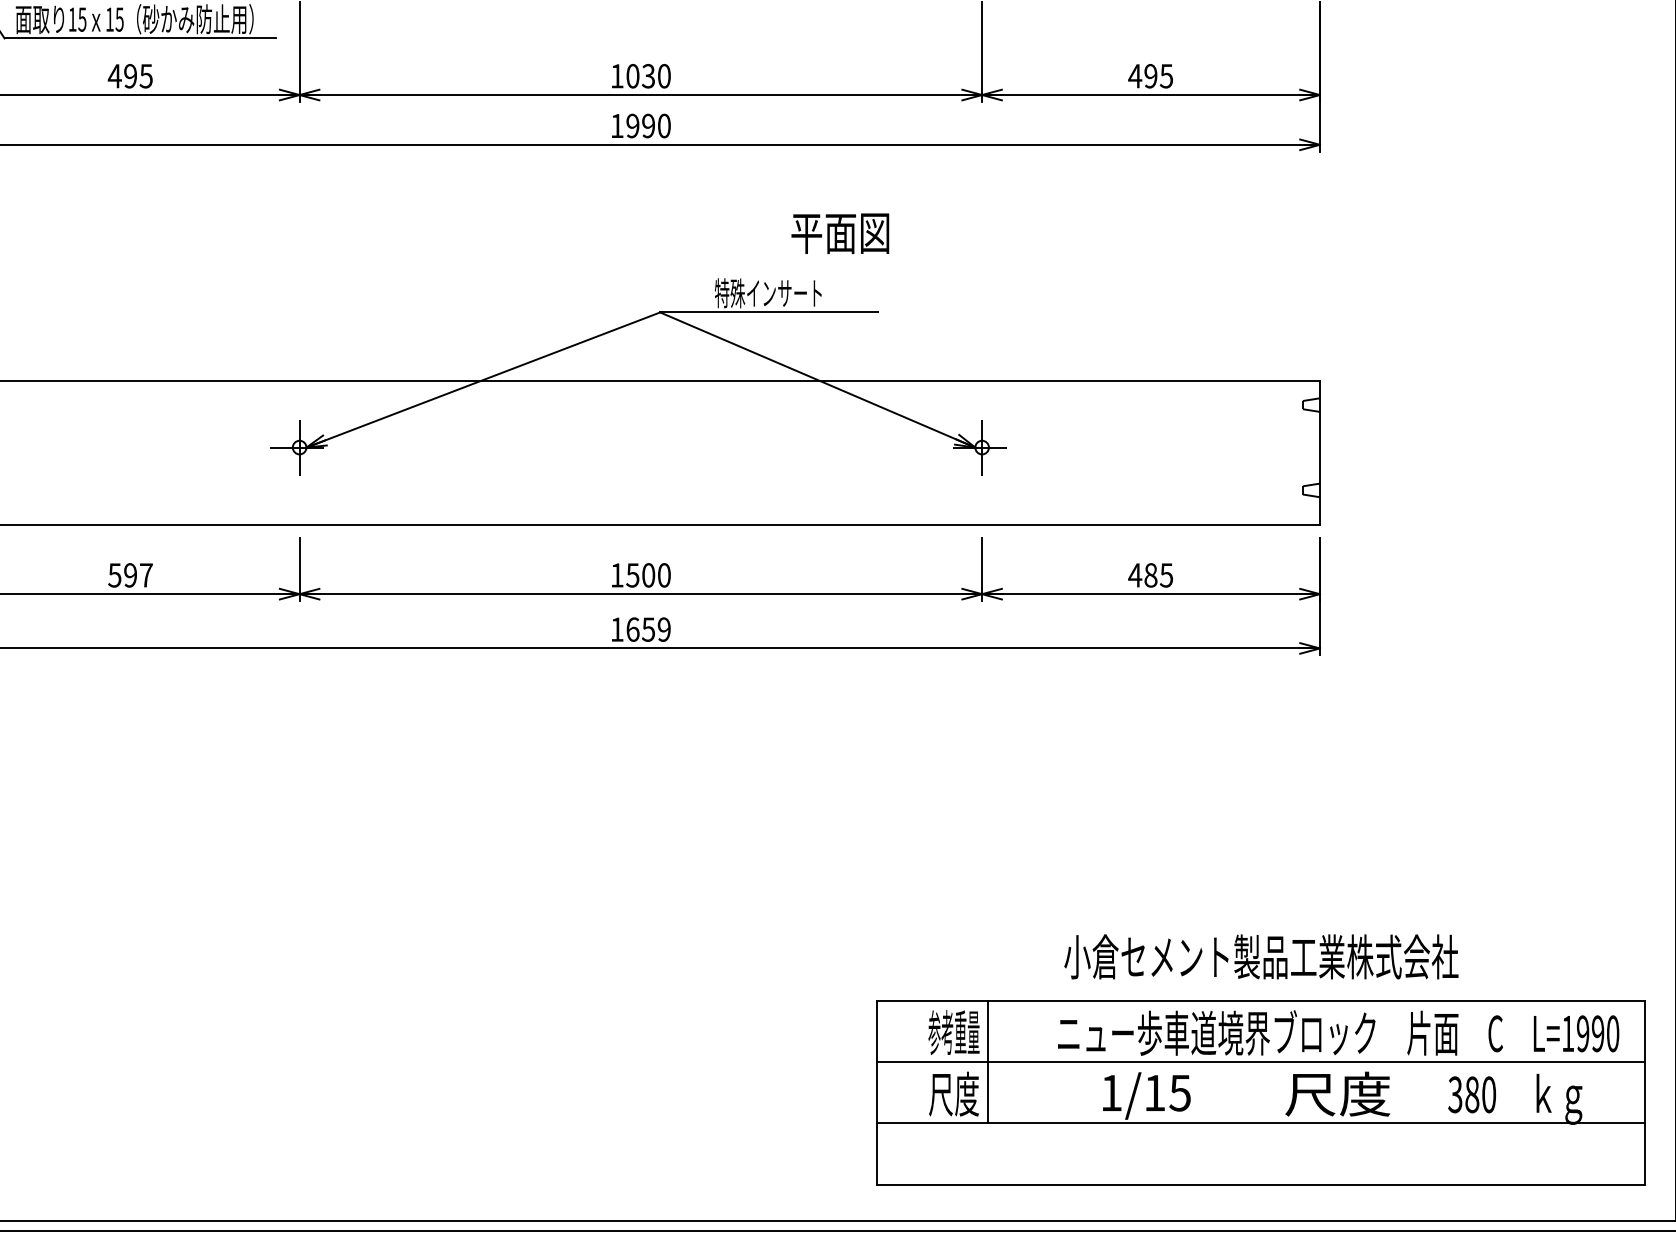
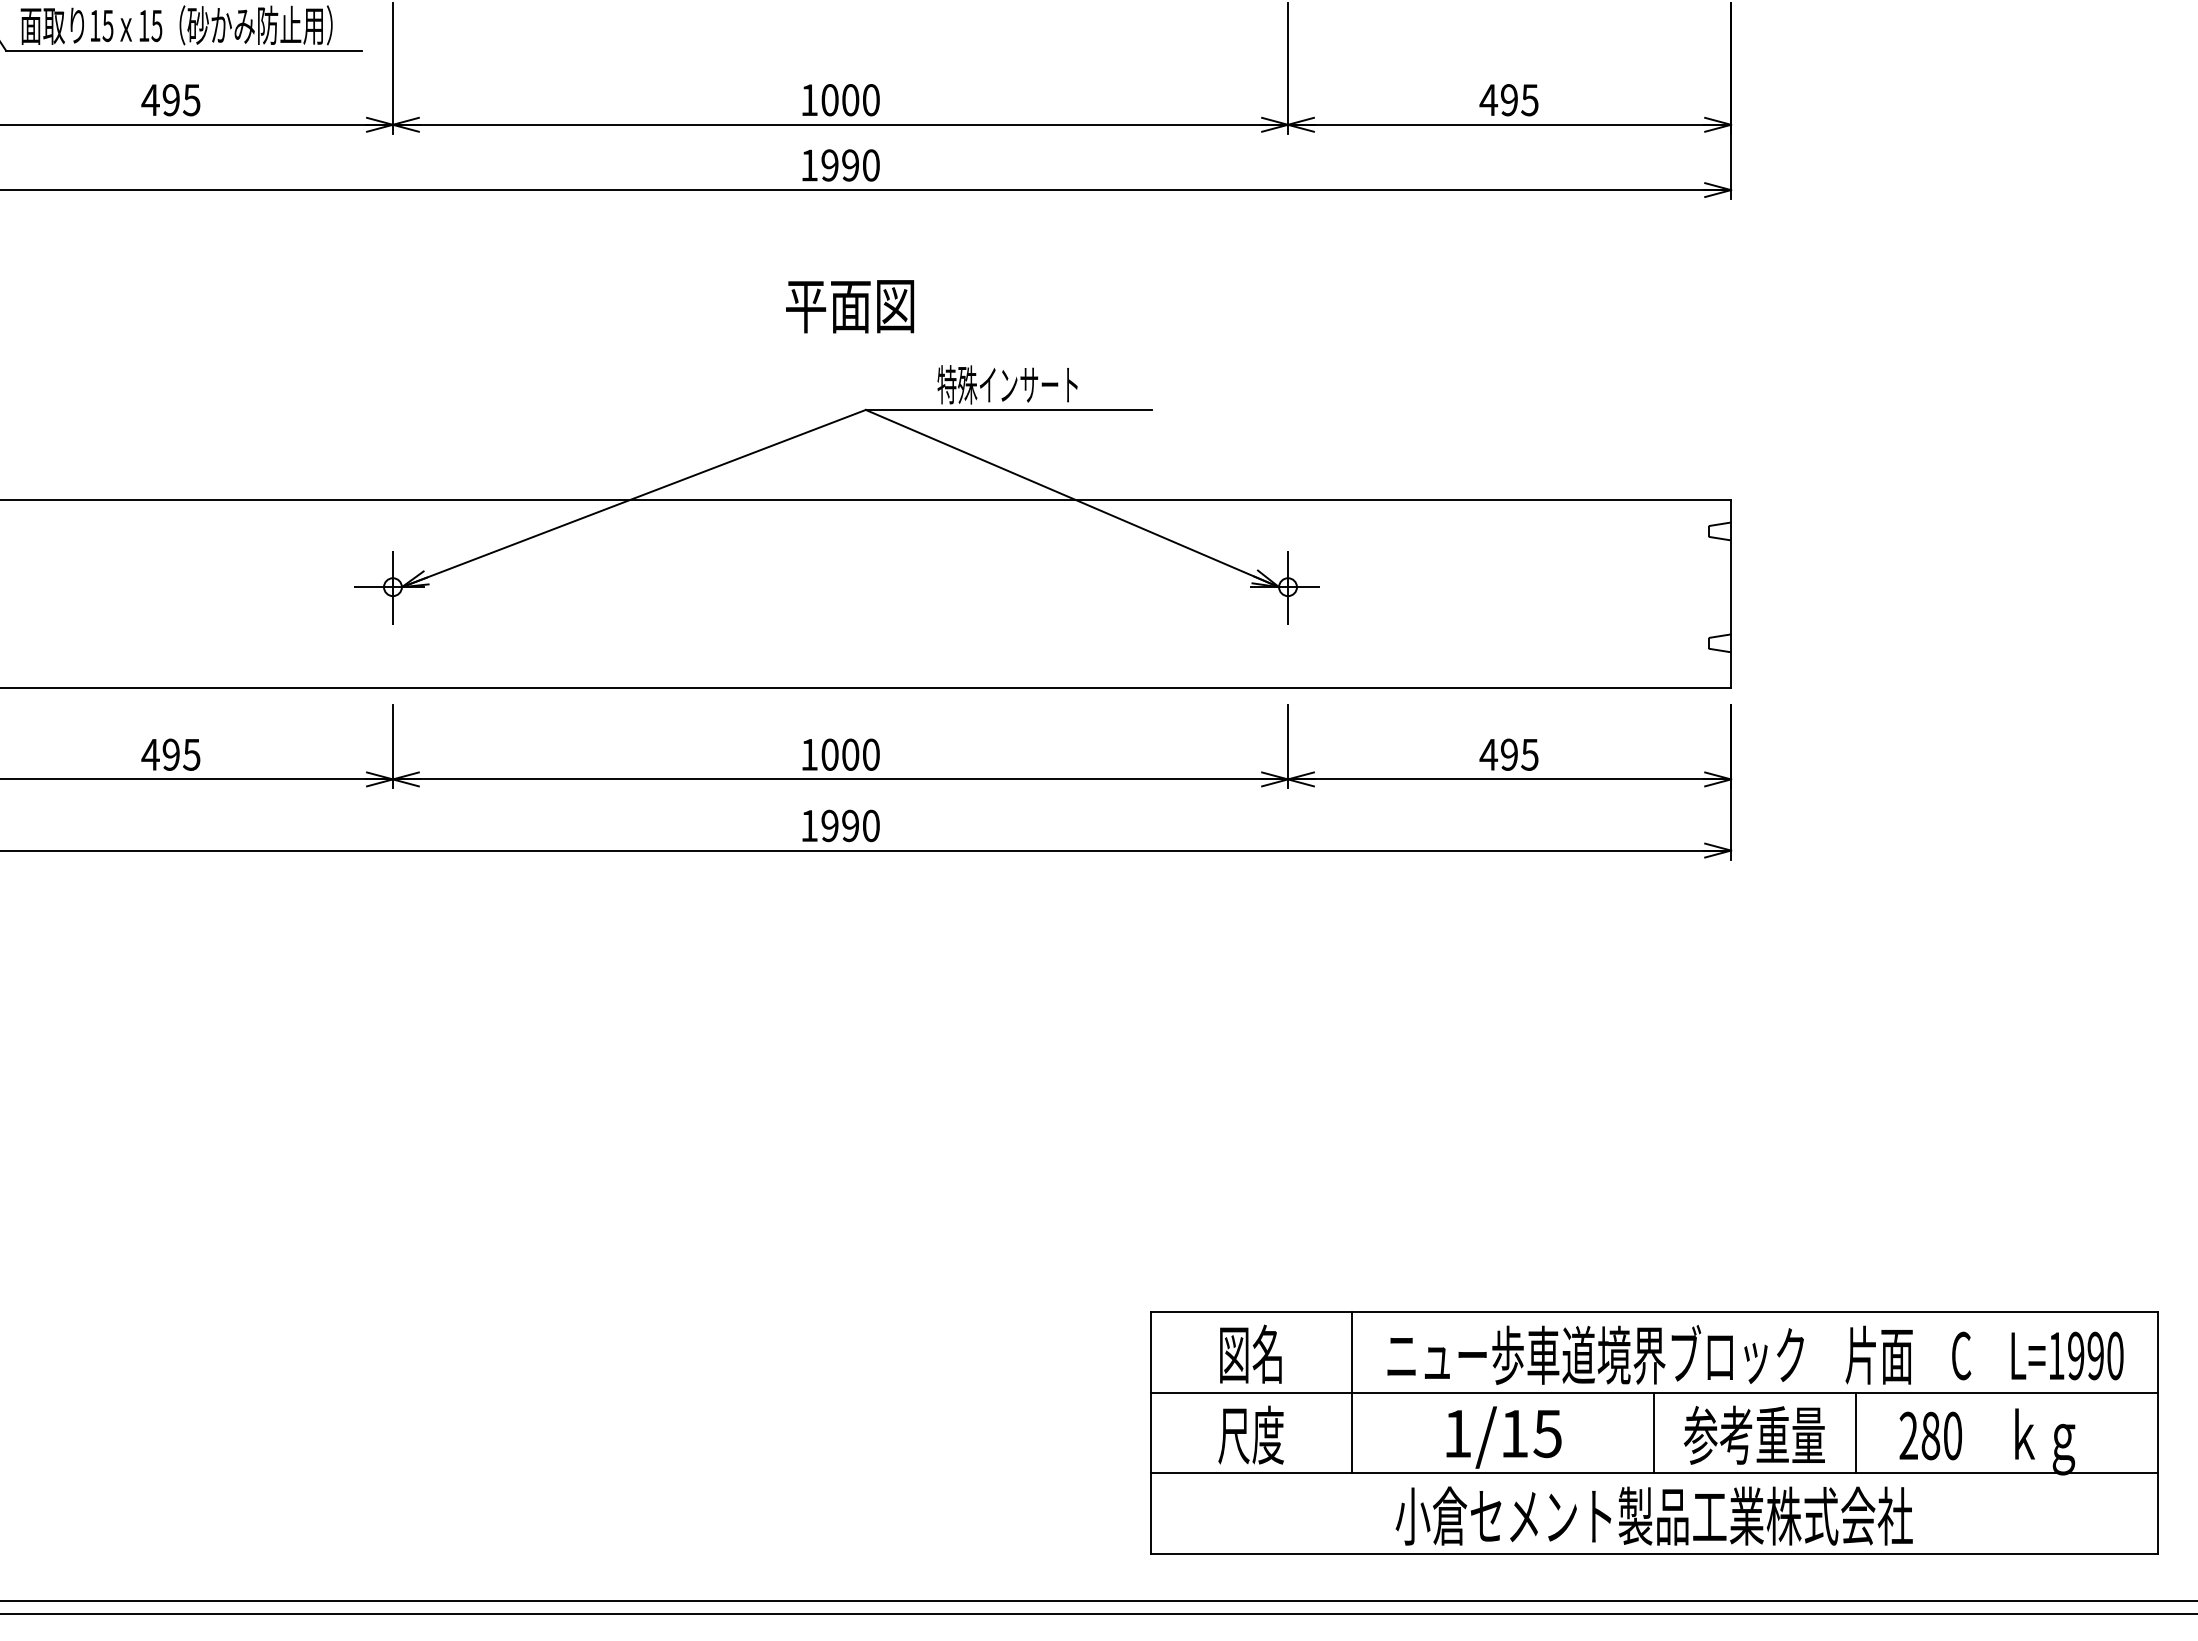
text: (648, 76) -> (850, 100), 1030 -> 1000
text: (840, 233) -> (850, 306), moved
text: (130, 575) -> (170, 754), 597 -> 495
text: (632, 575) -> (829, 754), 1500 -> 1000
text: (1151, 575) -> (1509, 754), 485 -> 495
text: (648, 629) -> (850, 825), 1659 -> 1990
text: (1260, 956) -> (1653, 1515), moved
text: (953, 1031) -> (1250, 1353), 参考重量 -> 図名
line: (988, 1061) -> (1352, 1392), moved
line: (1261, 1092) -> (1654, 1432), added
line: (1414, 1092) -> (1855, 1432), added
text: (1337, 1093) -> (1753, 1434), 尺度 -> 参考重量
text: (1455, 1095) -> (1908, 1436), 380 -> 280

